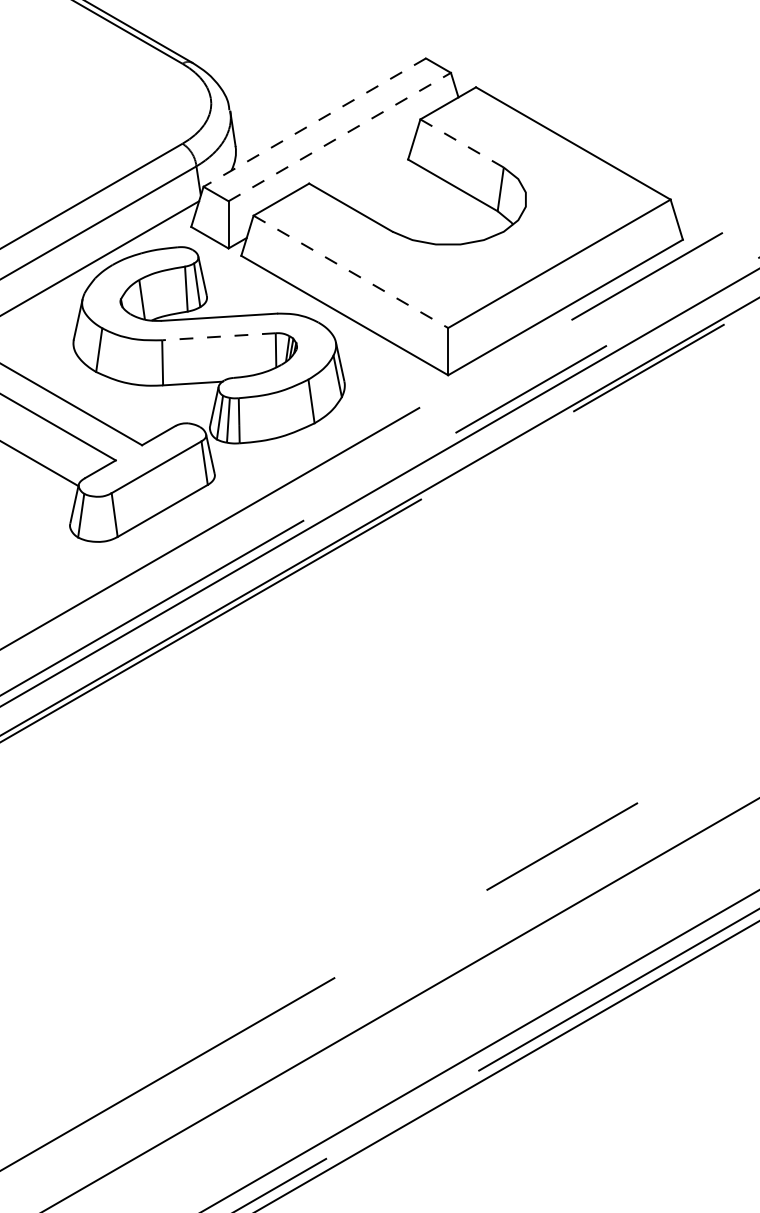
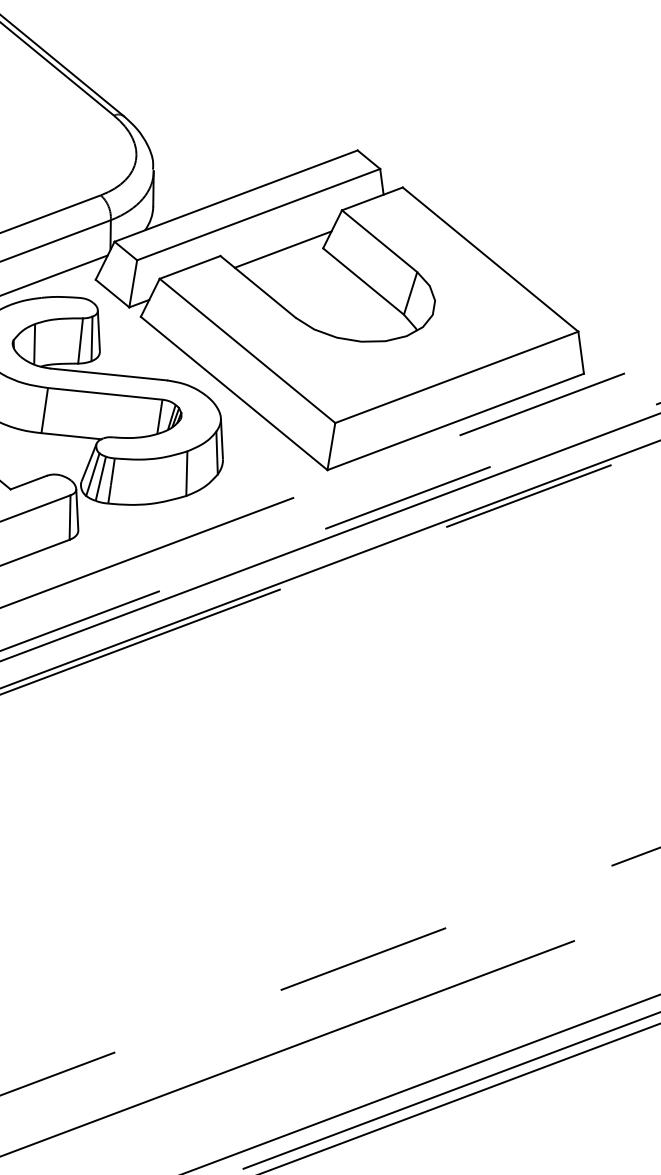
line: (314, 122) -> (235, 195), dashed -> solid
line: (340, 136) -> (259, 214), dashed -> solid
line: (462, 143) -> (380, 241), dashed -> solid
line: (369, 166) -> (283, 248), added
line: (351, 272) -> (248, 351), dashed -> solid
line: (218, 336) -> (104, 393), dashed -> solid

